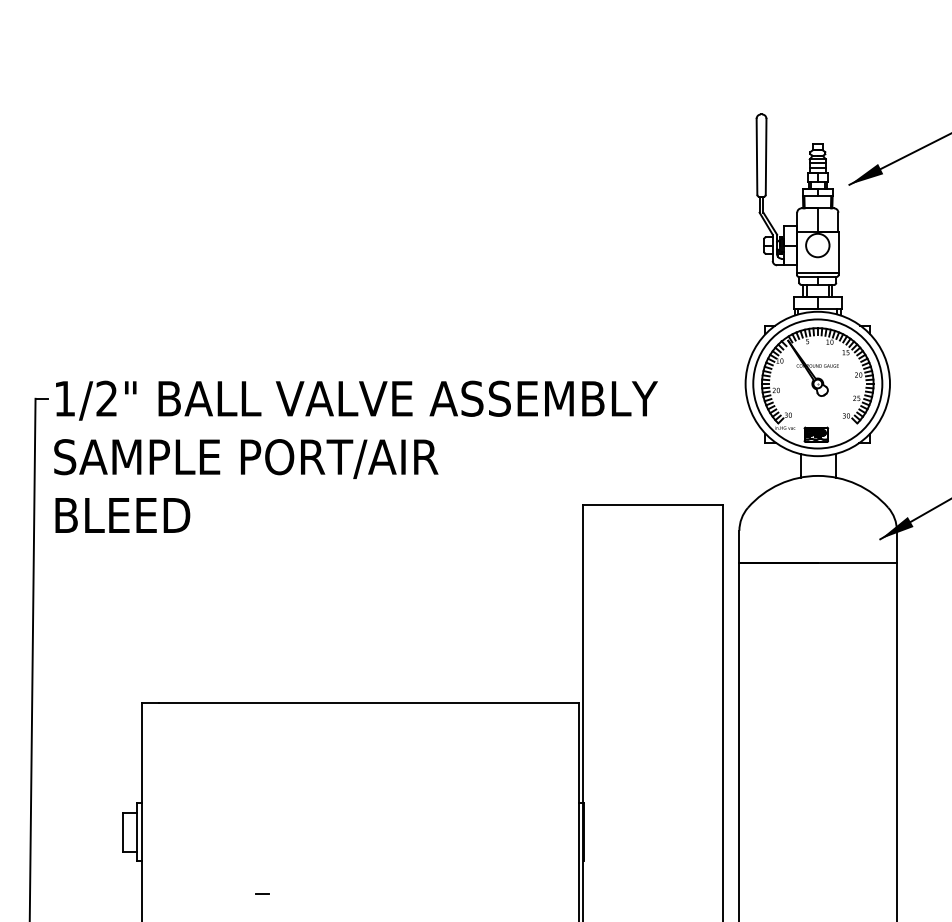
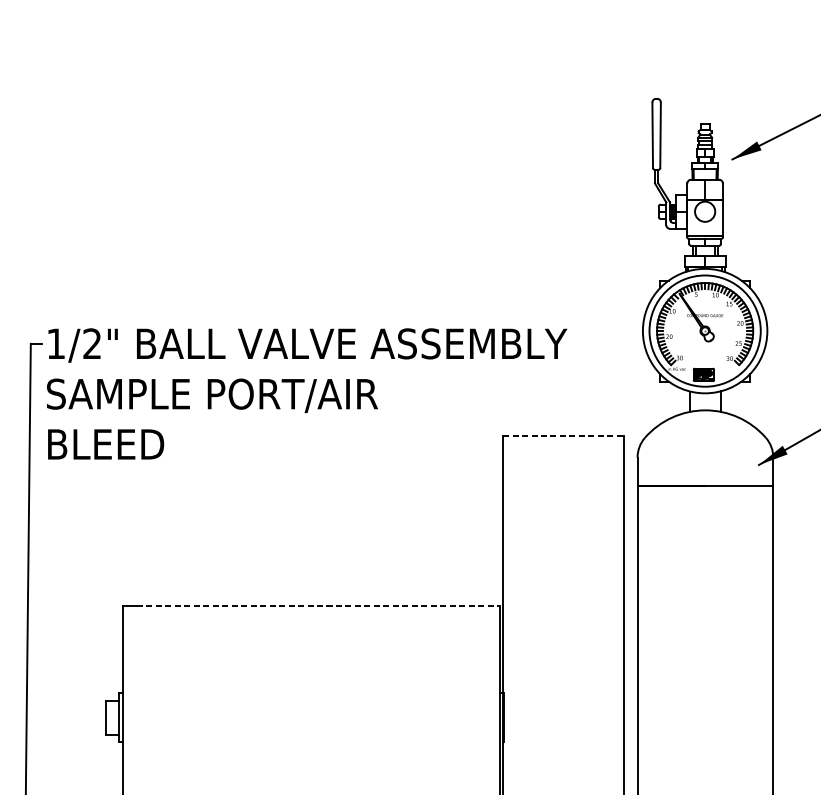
line: (653, 505) -> (563, 435), solid -> dashed
line: (369, 702) -> (318, 605), solid -> dashed
line: (262, 893) -> (226, 770), removed

